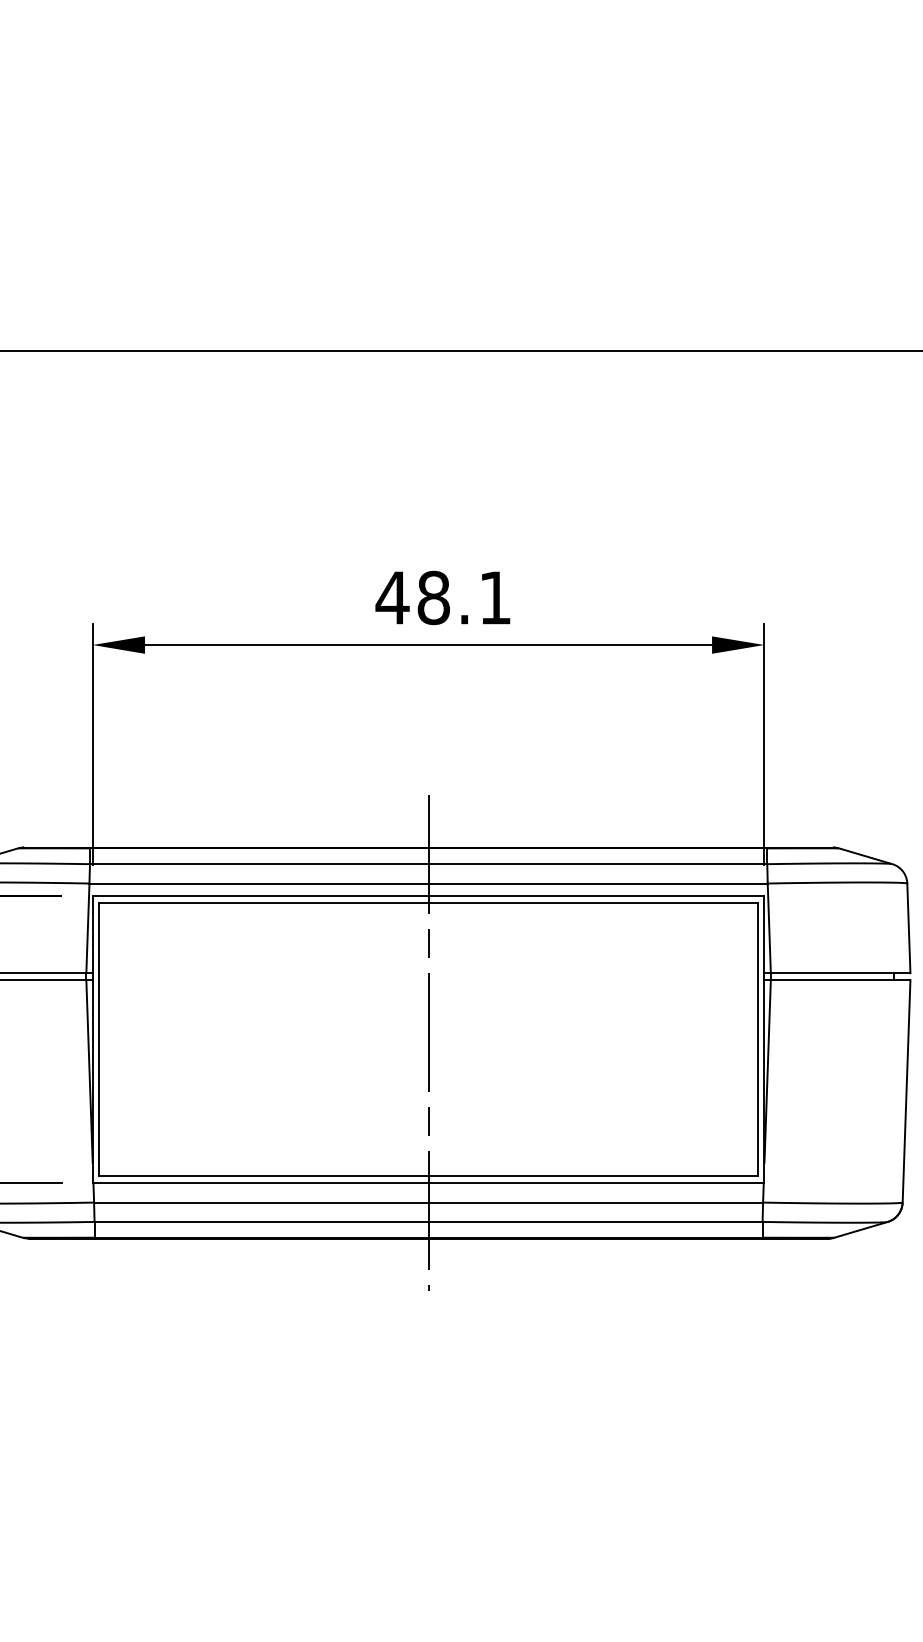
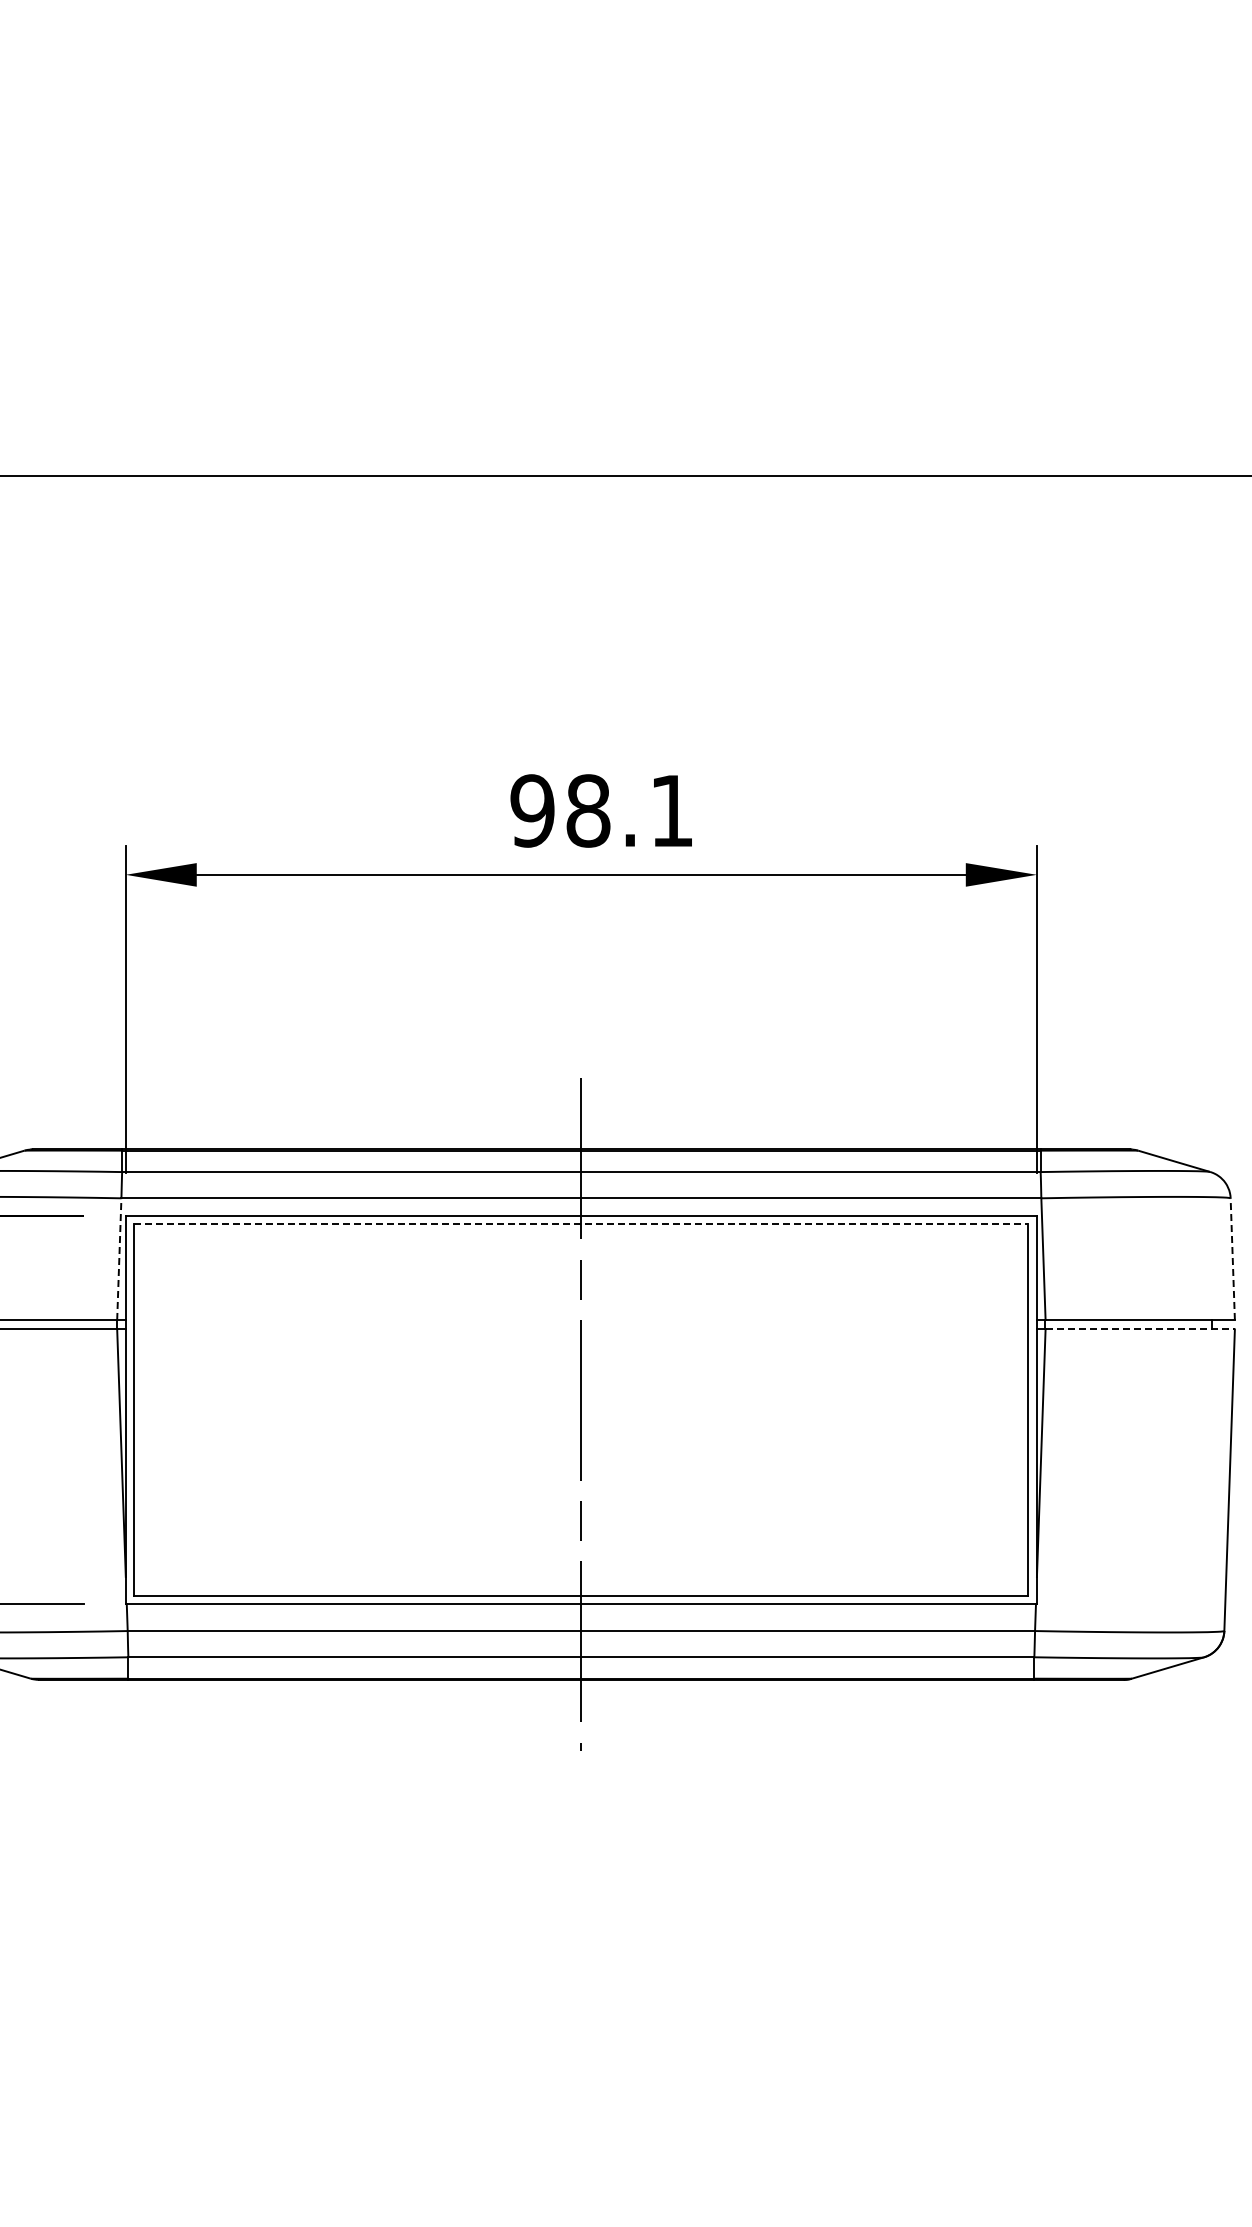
text: (392, 597) -> (532, 810), 48.1 -> 98.1
line: (428, 902) -> (581, 1224), solid -> dashed
line: (88, 928) -> (119, 1259), solid -> dashed
line: (908, 928) -> (1232, 1259), solid -> dashed
line: (840, 980) -> (1140, 1329), solid -> dashed

